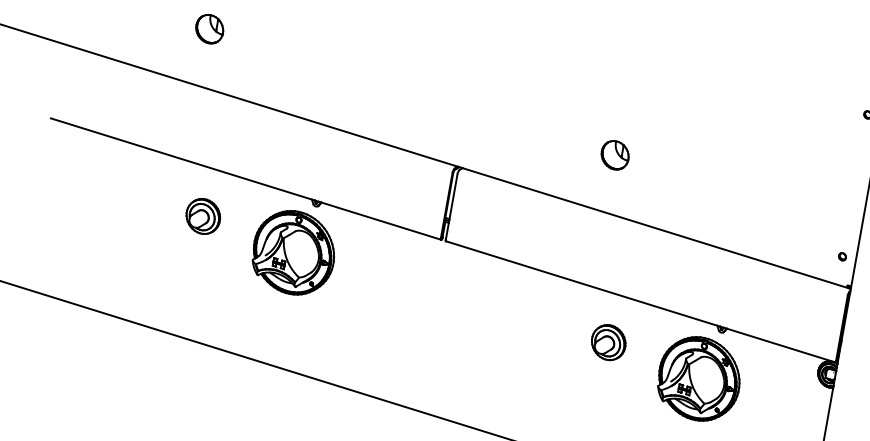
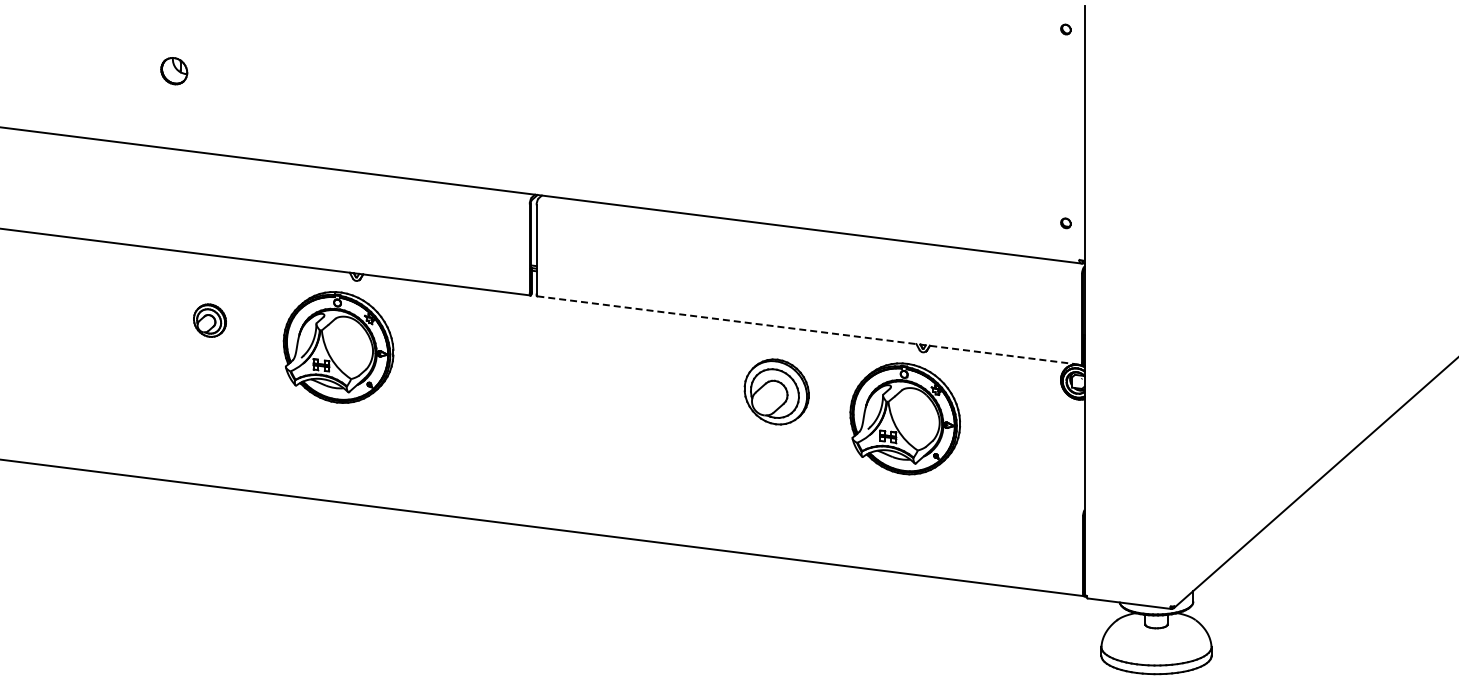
part: (209, 28) -> (173, 70), size x0.7
part: (614, 155) -> (740, 142), removed
part: (202, 216) -> (209, 320), size x0.7
line: (641, 301) -> (810, 330), solid -> dashed
part: (608, 342) -> (776, 392), size x1.4

